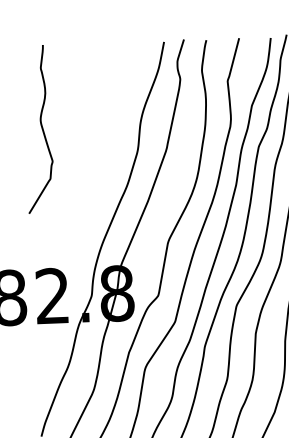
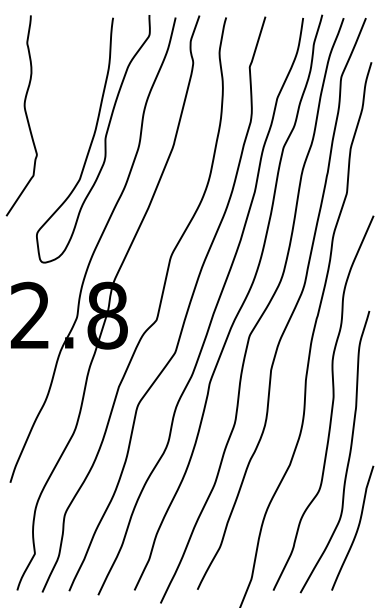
curve: (99, 146) -> (93, 139), added

